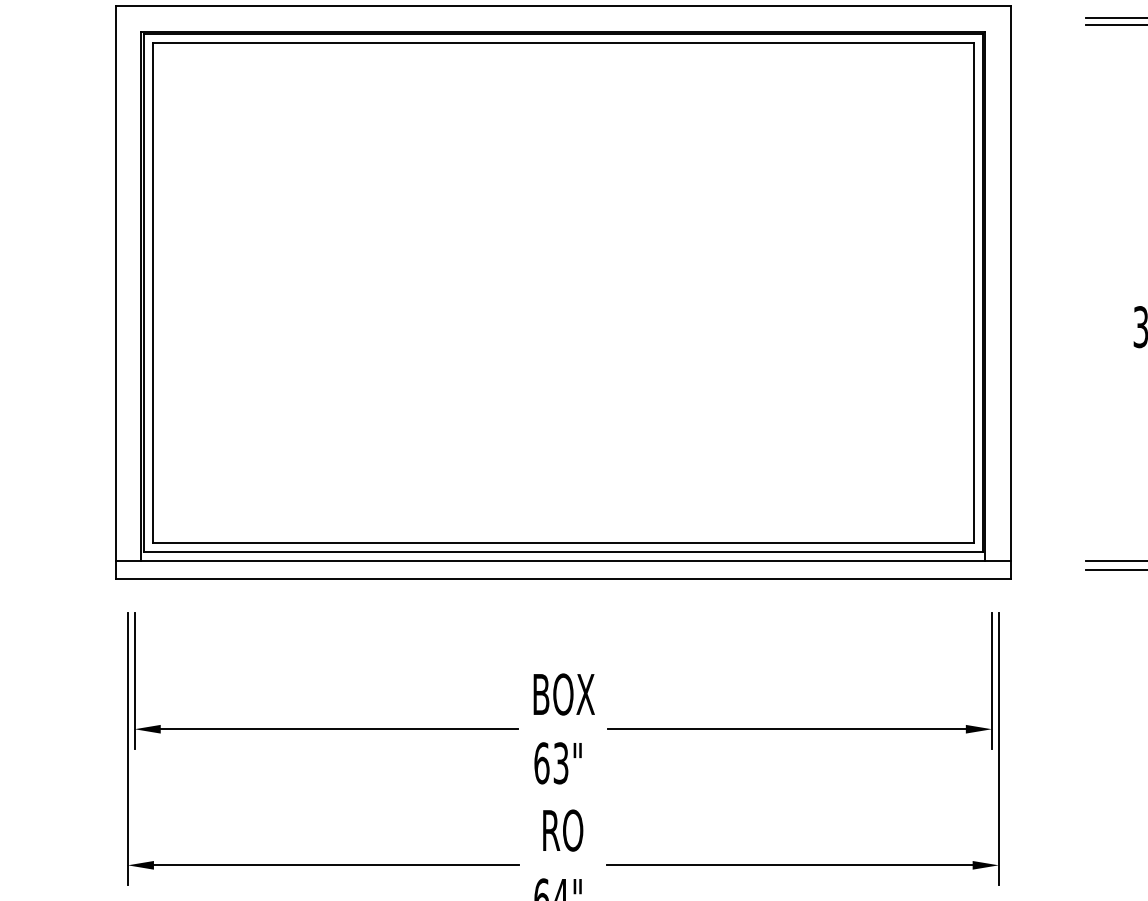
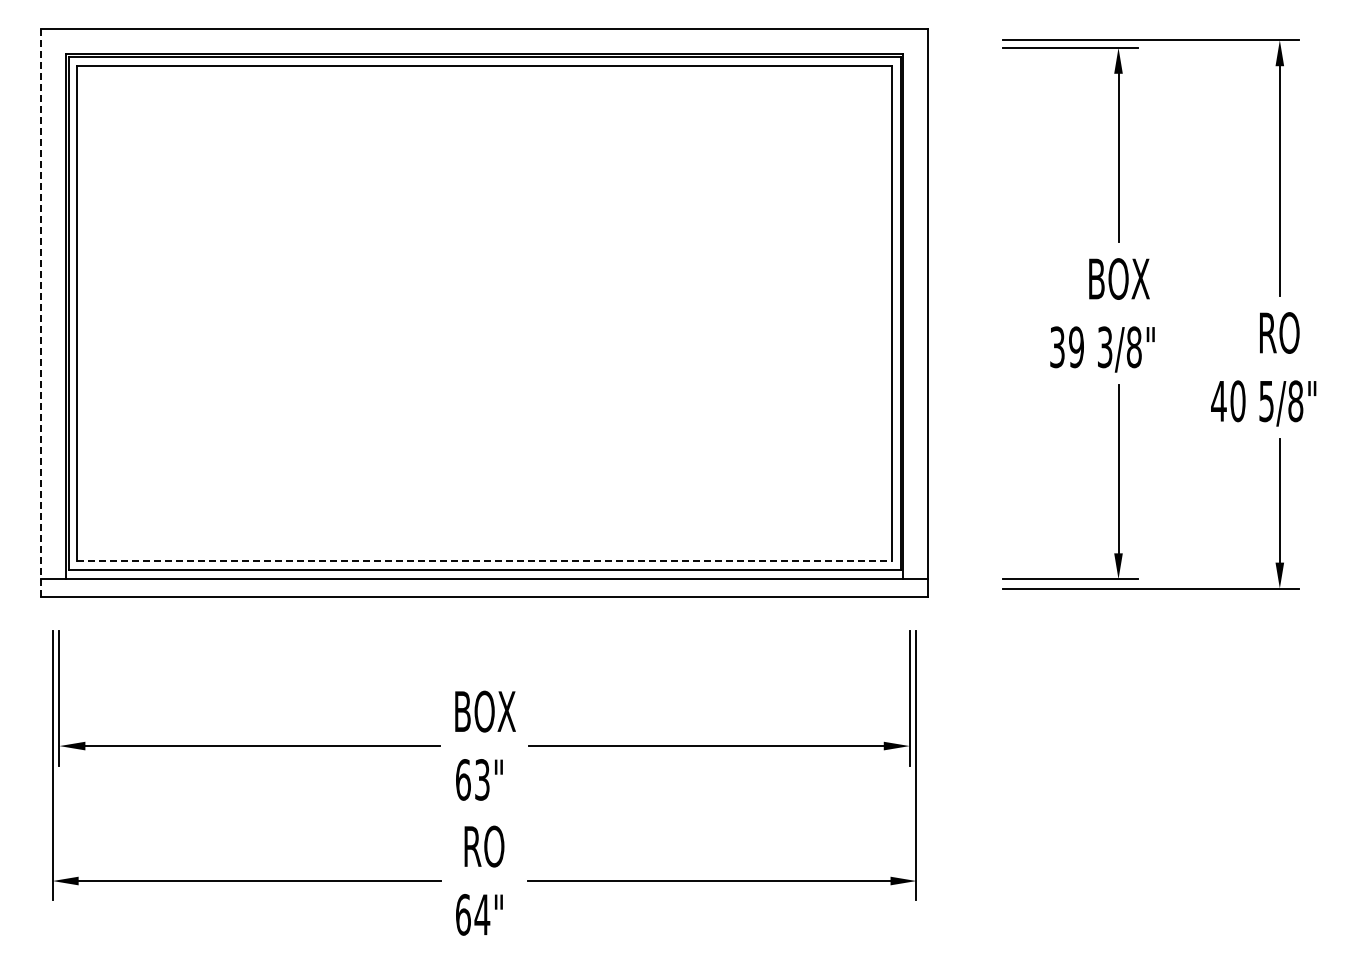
line: (115, 293) -> (40, 313), solid -> dashed
line: (564, 543) -> (485, 561), solid -> dashed

